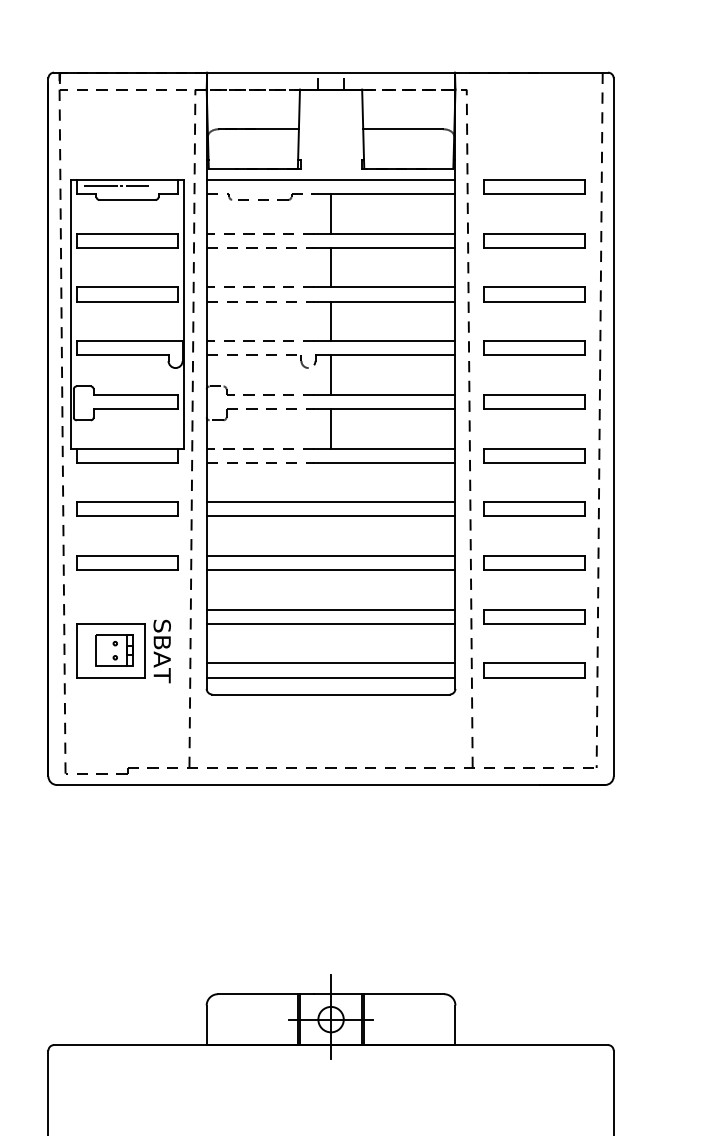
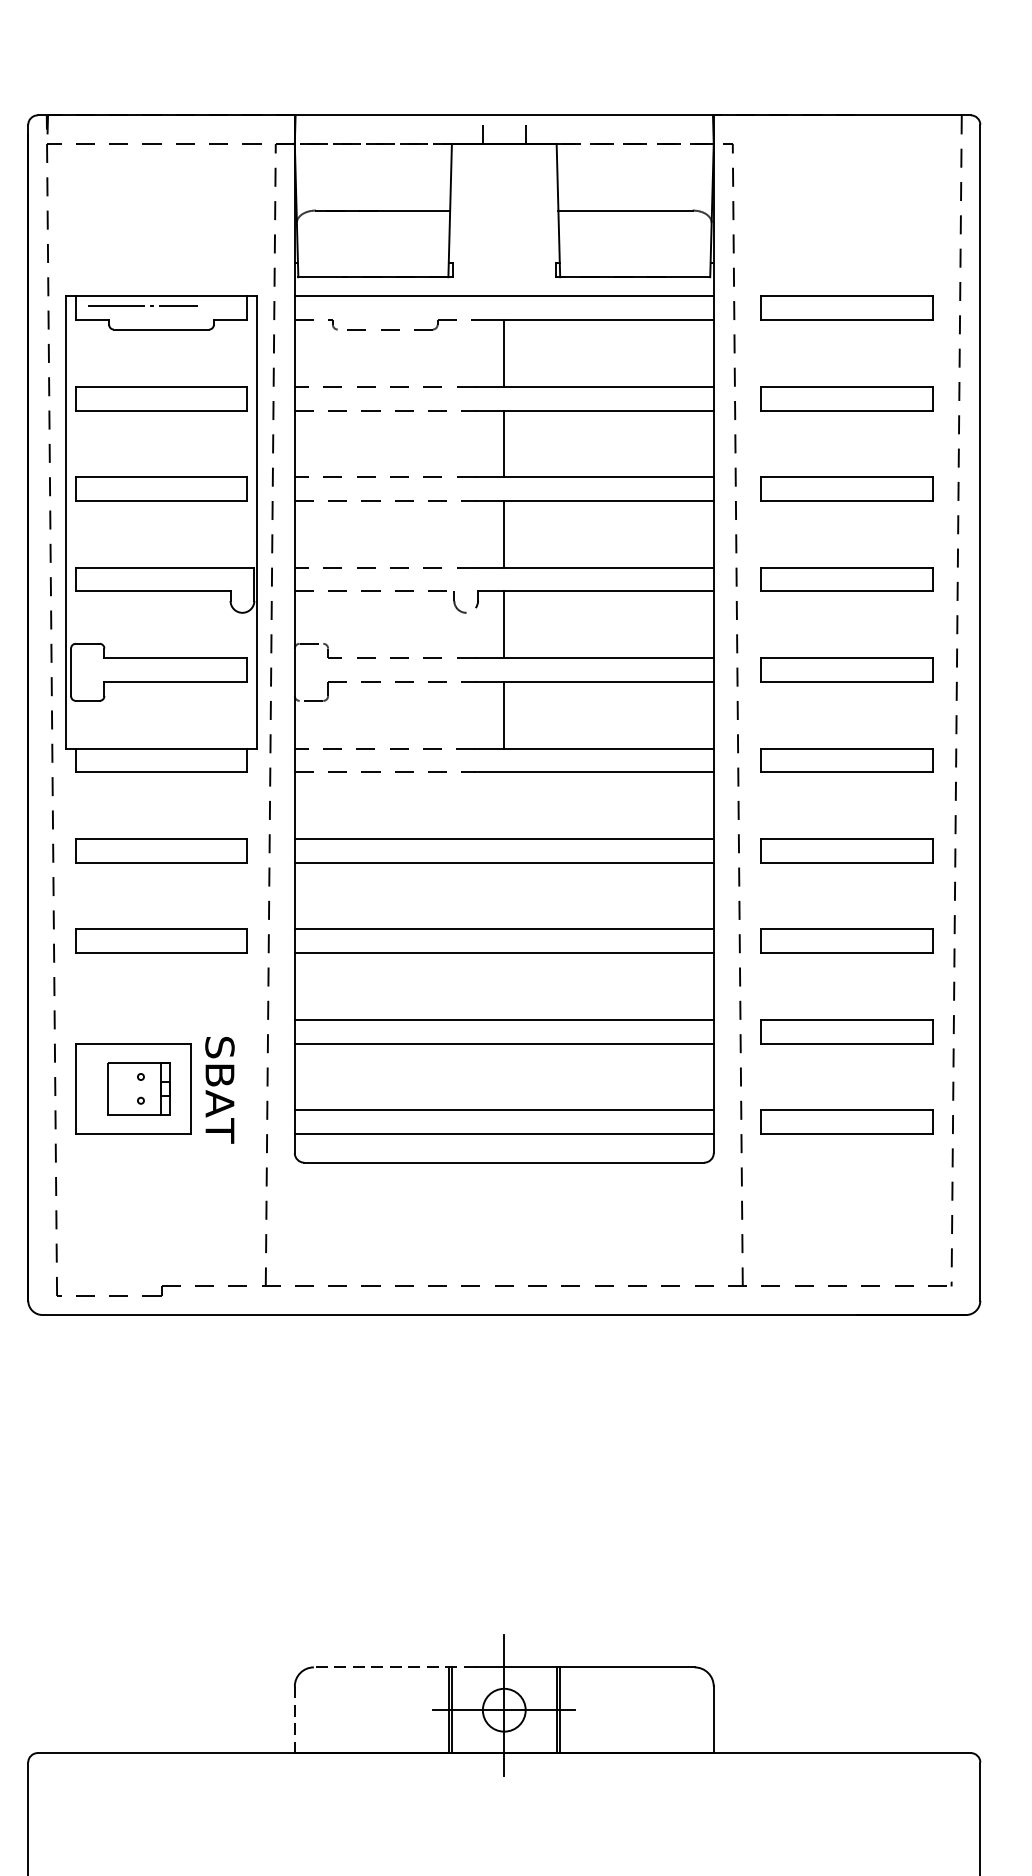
line: (265, 994) -> (393, 1667), solid -> dashed
line: (206, 1025) -> (294, 1720), solid -> dashed

